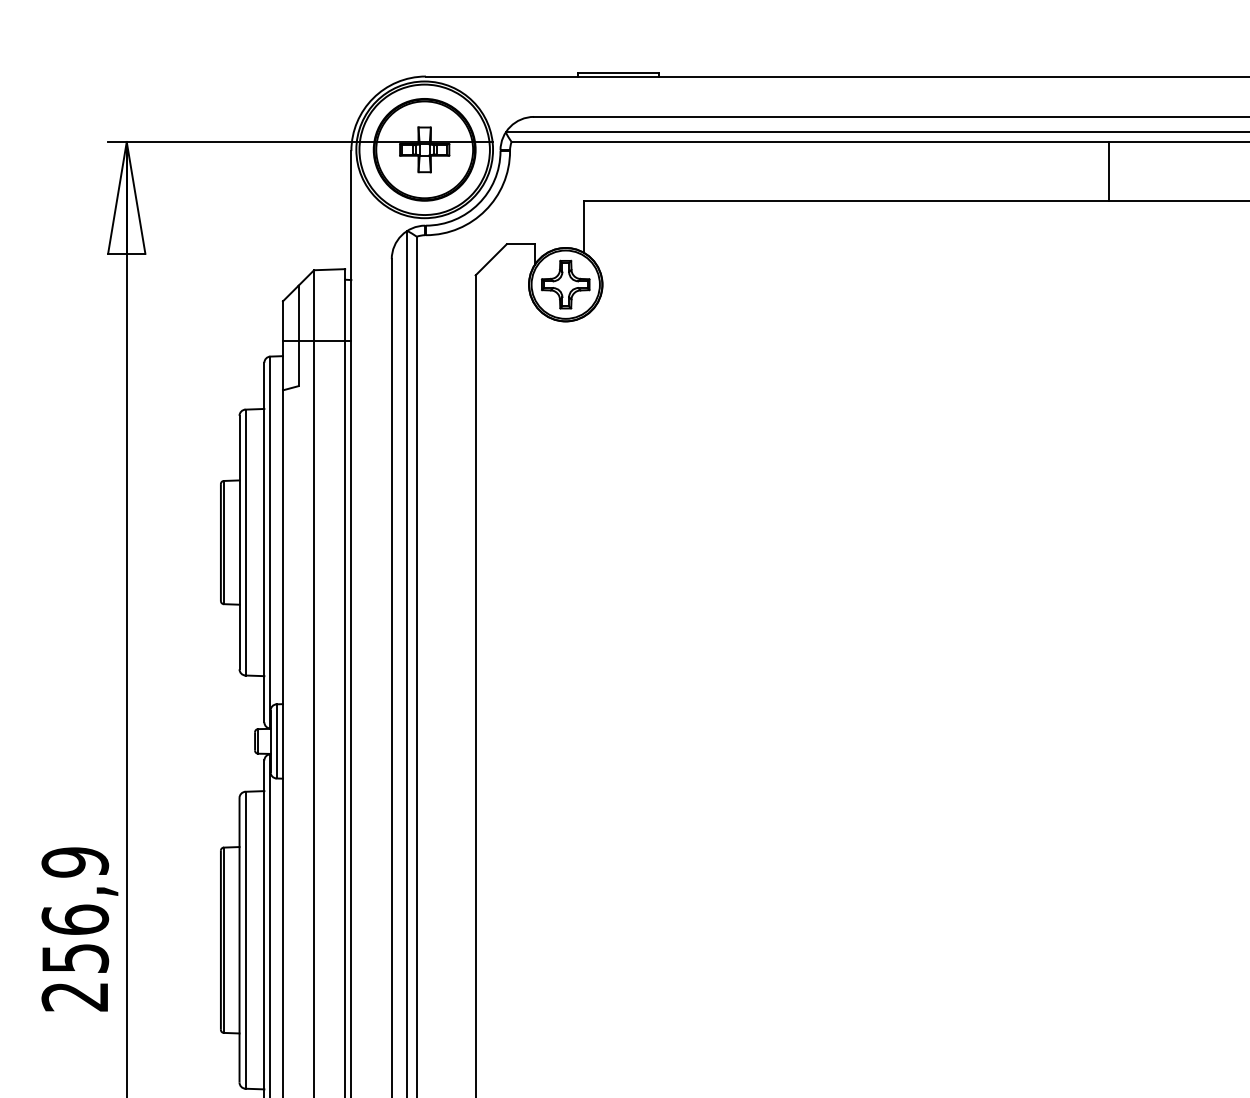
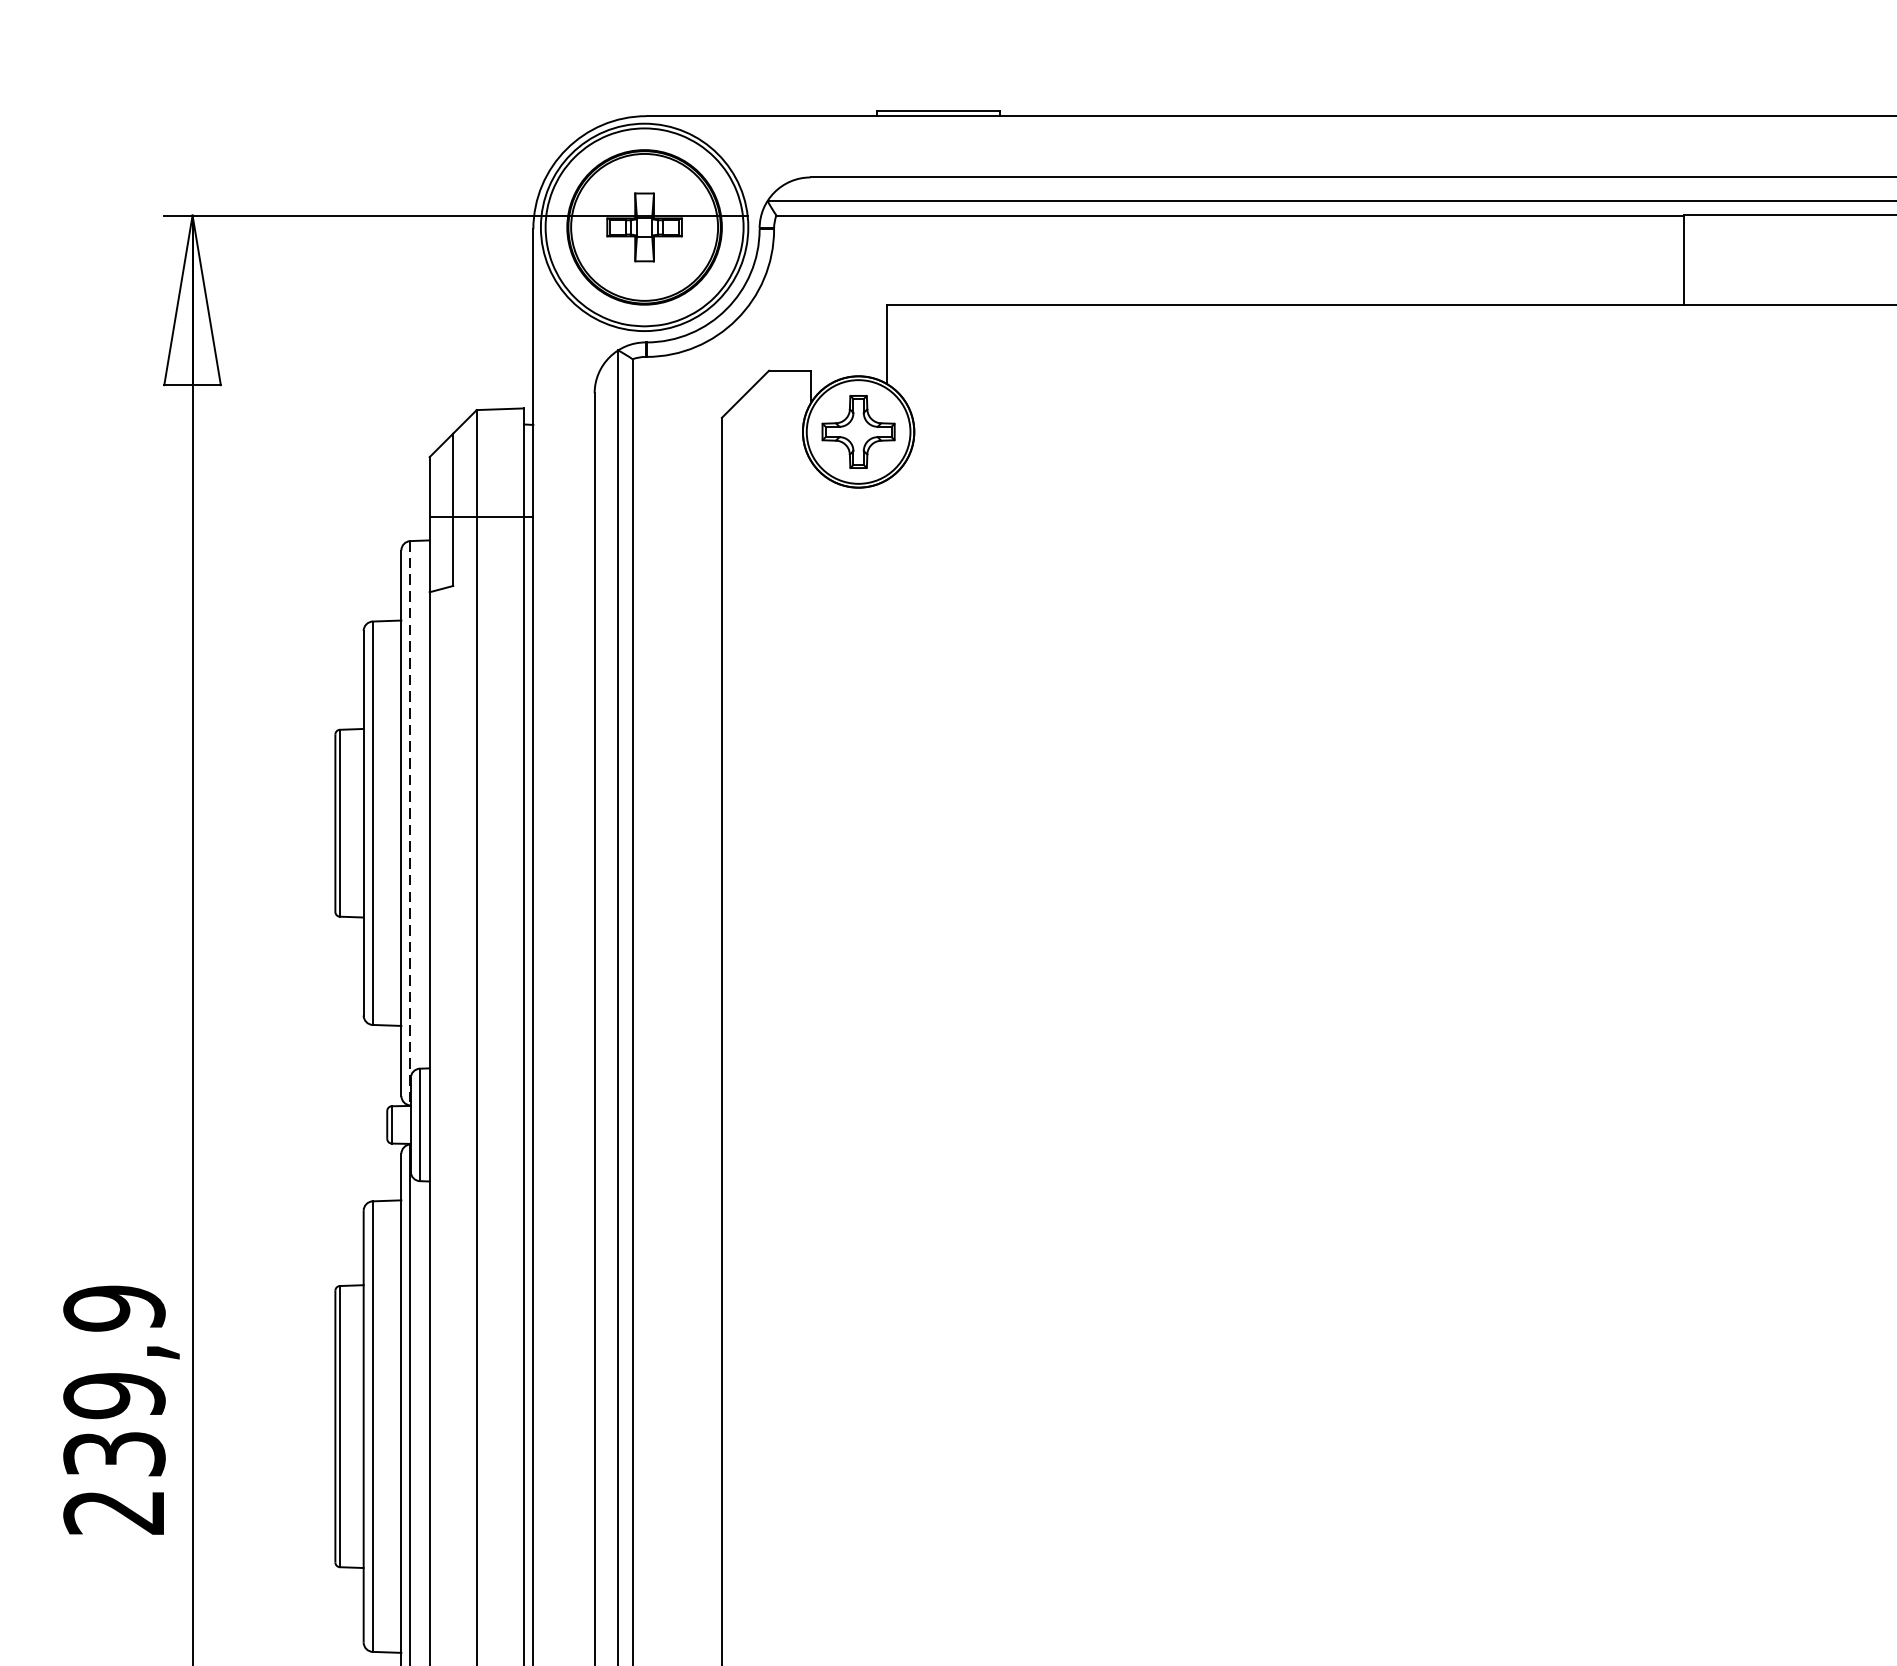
line: (270, 542) -> (410, 823), solid -> dashed
text: (75, 938) -> (114, 1423), 256,9 -> 239,9

